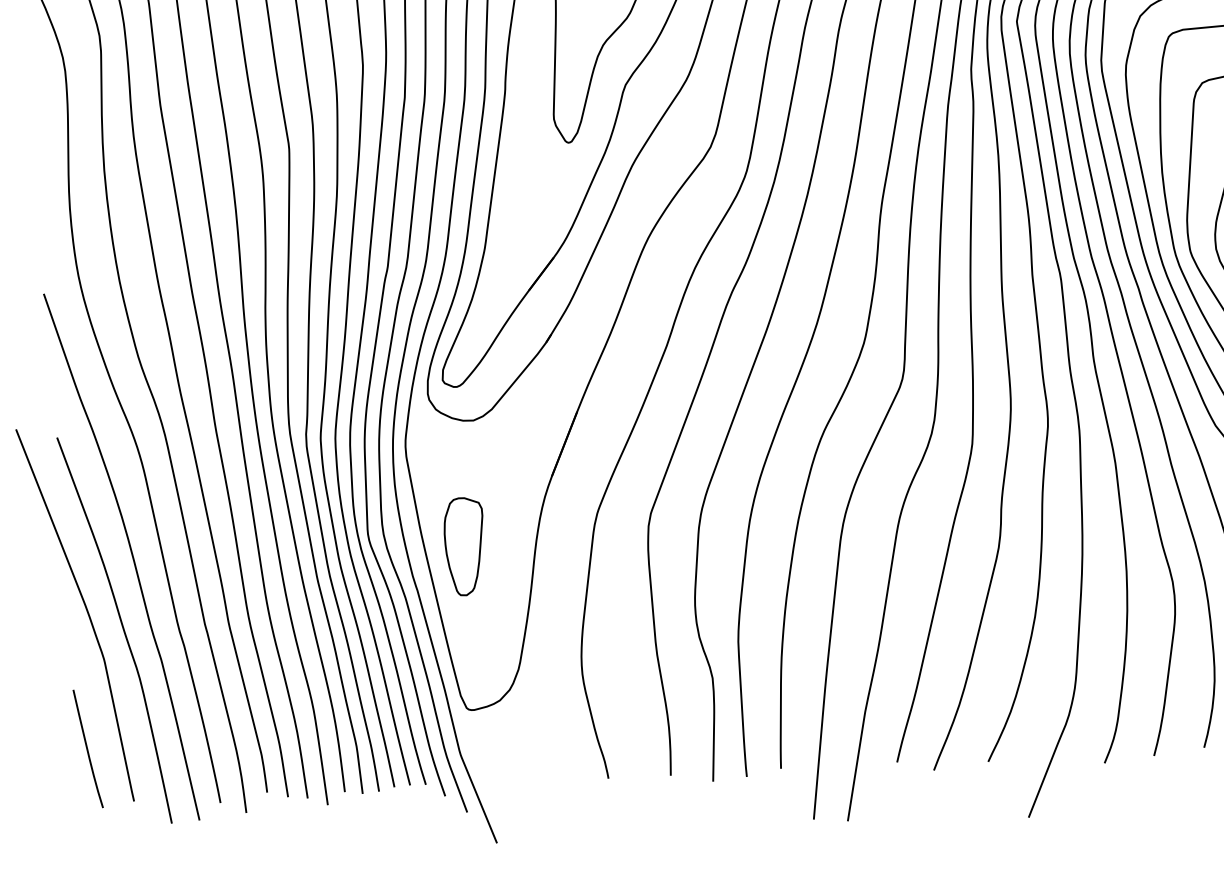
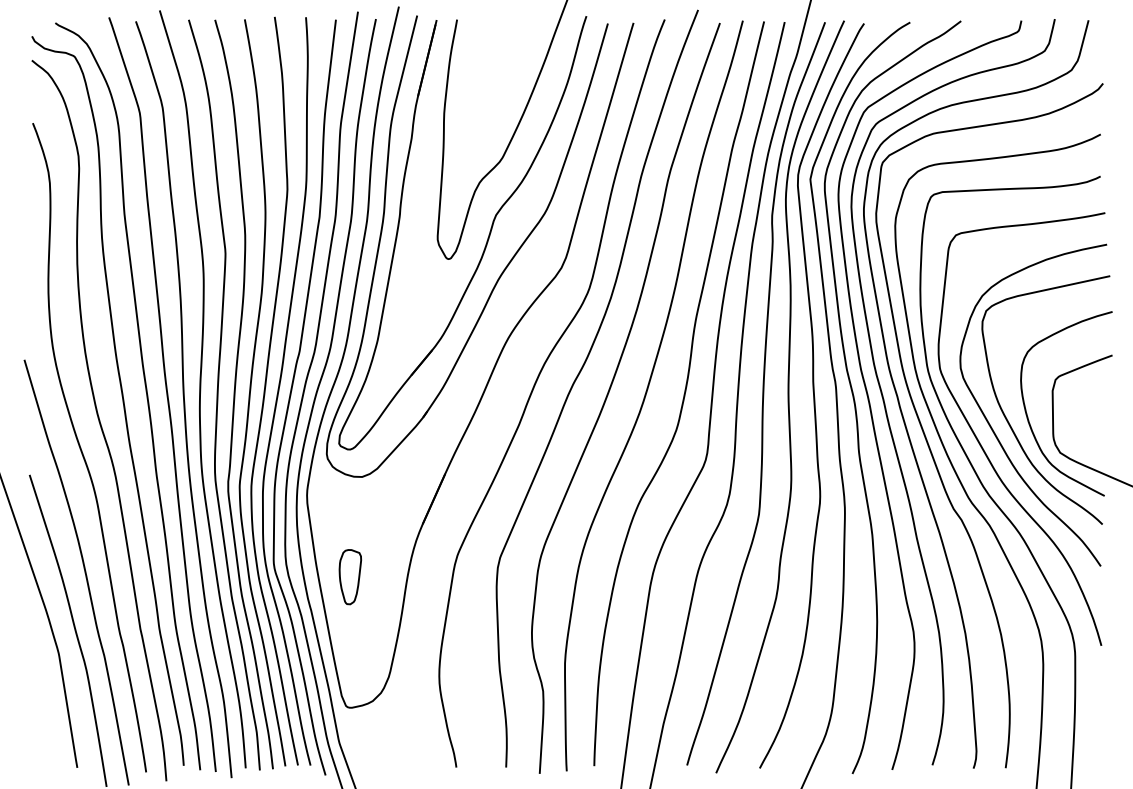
part: (464, 545) -> (350, 576), size x0.7
curve: (87, 747) -> (42, 723), removed

